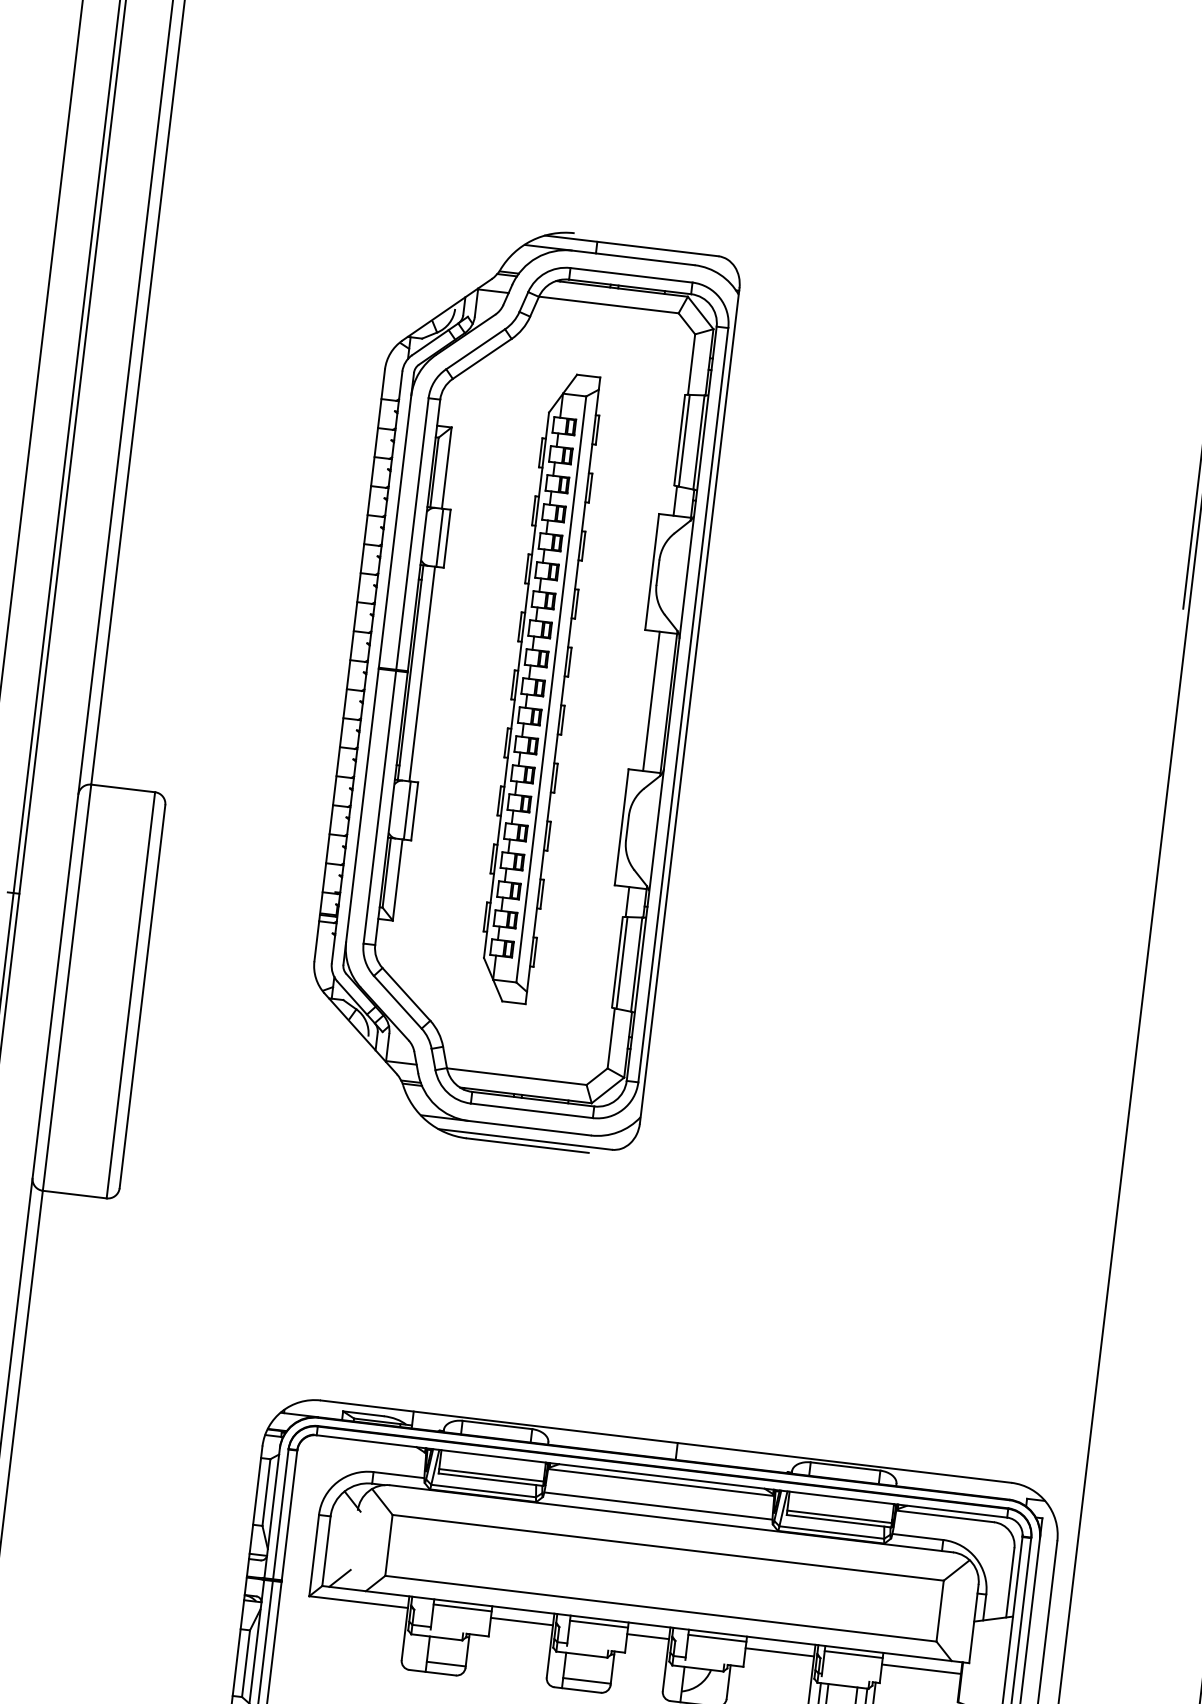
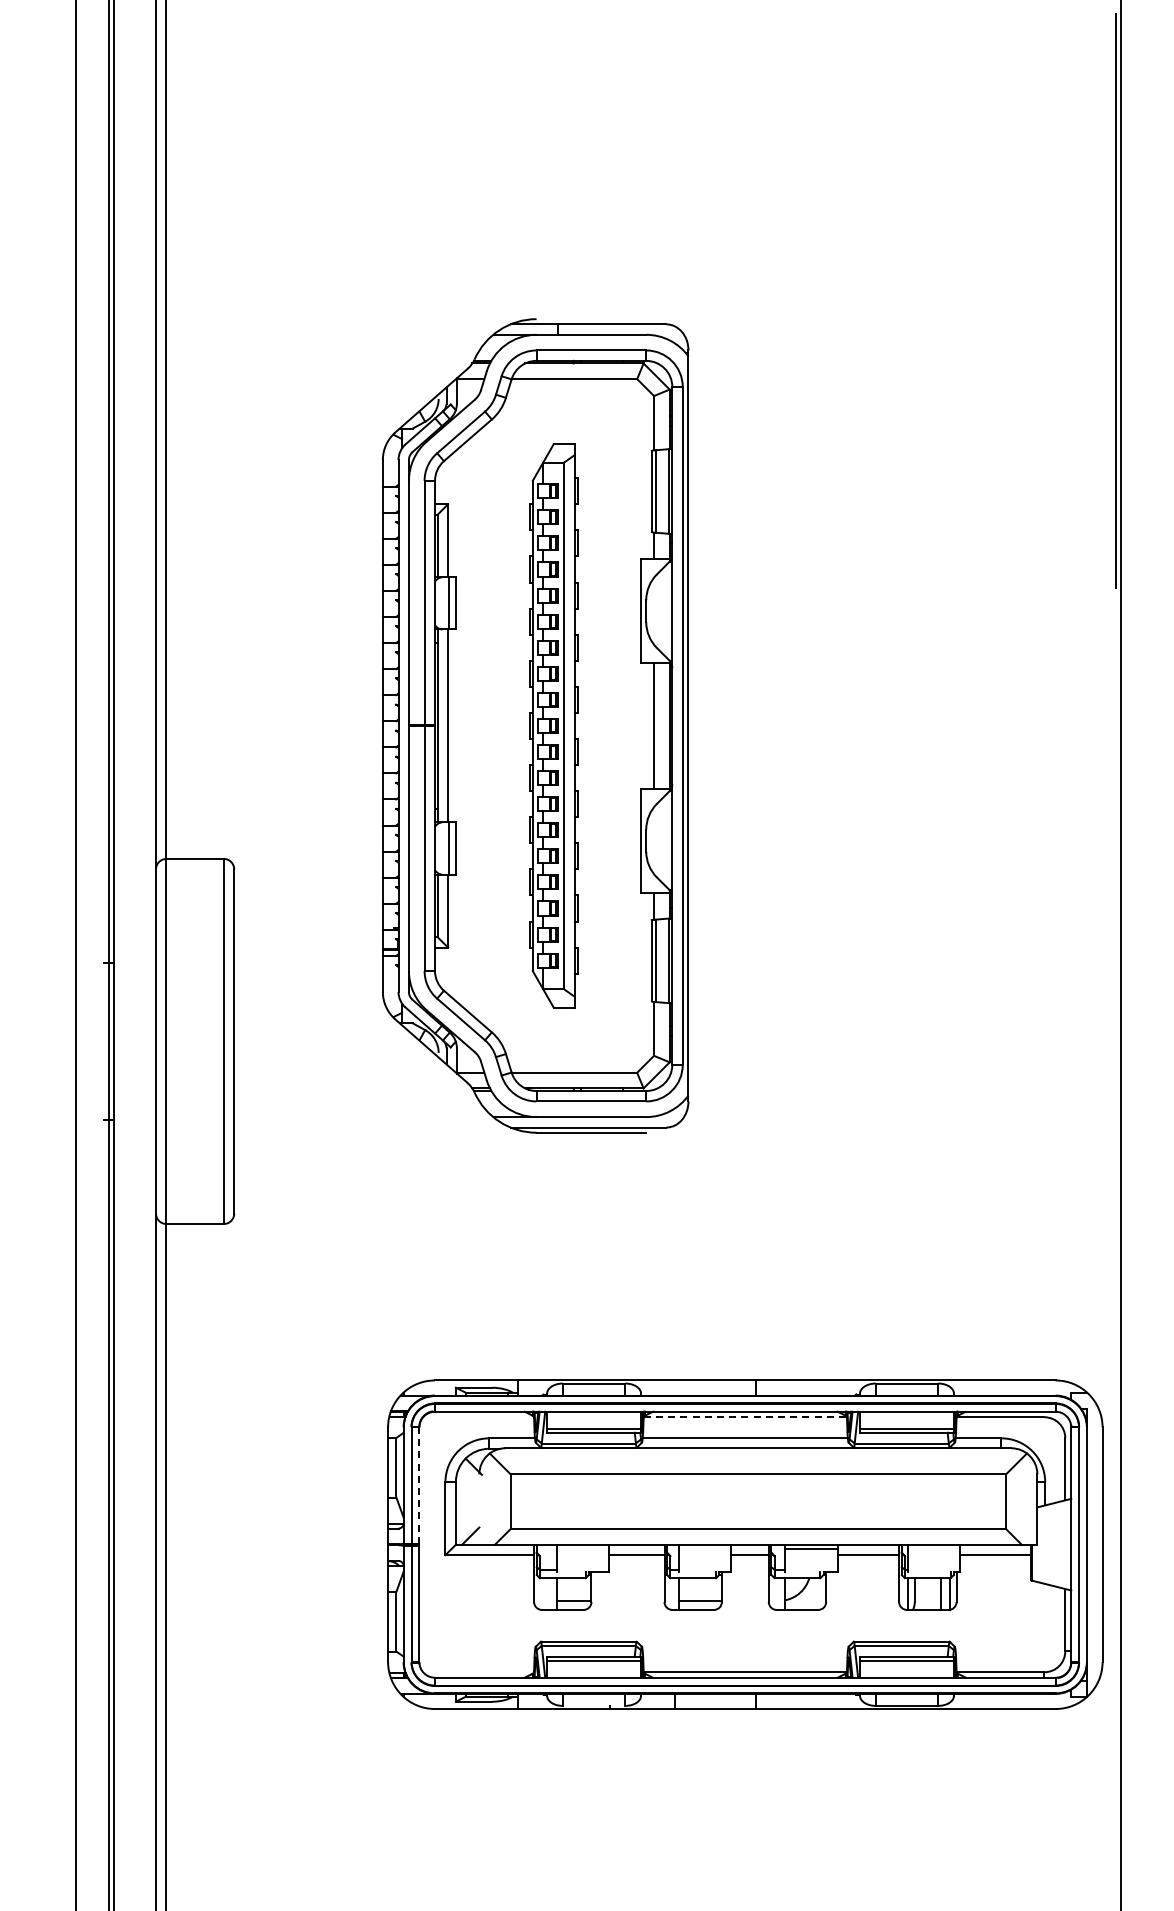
line: (661, 1482) -> (745, 1417), solid -> dashed
line: (289, 1515) -> (419, 1485), solid -> dashed
line: (462, 1608) -> (582, 1549), removed
line: (599, 1624) -> (705, 1549), removed
line: (854, 1654) -> (934, 1549), removed

